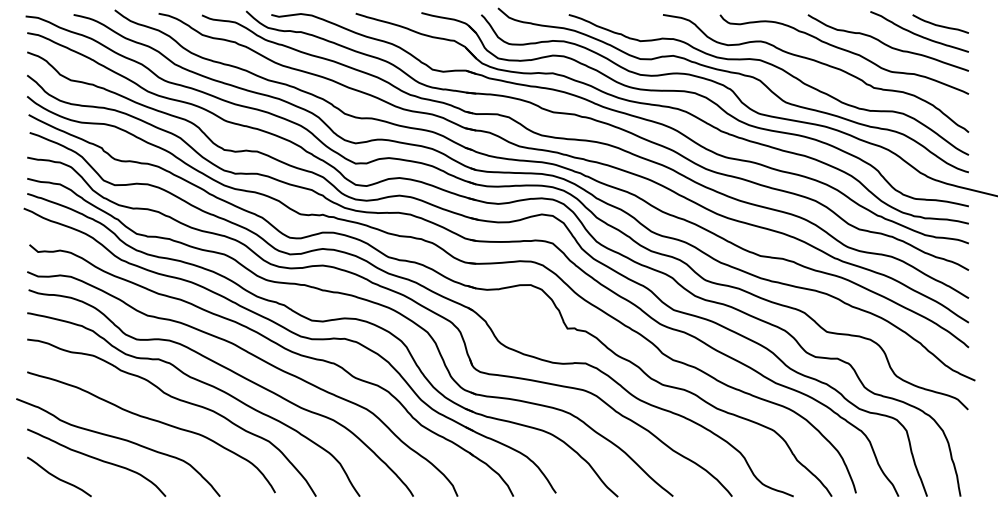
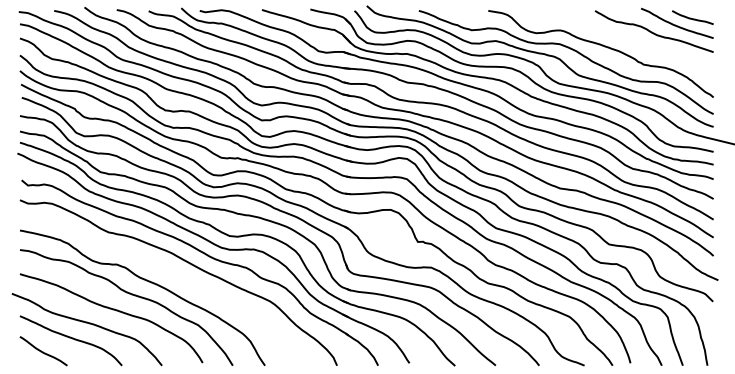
curve: (845, 51) -> (622, 37), removed
curve: (230, 371) -> (169, 273), removed

